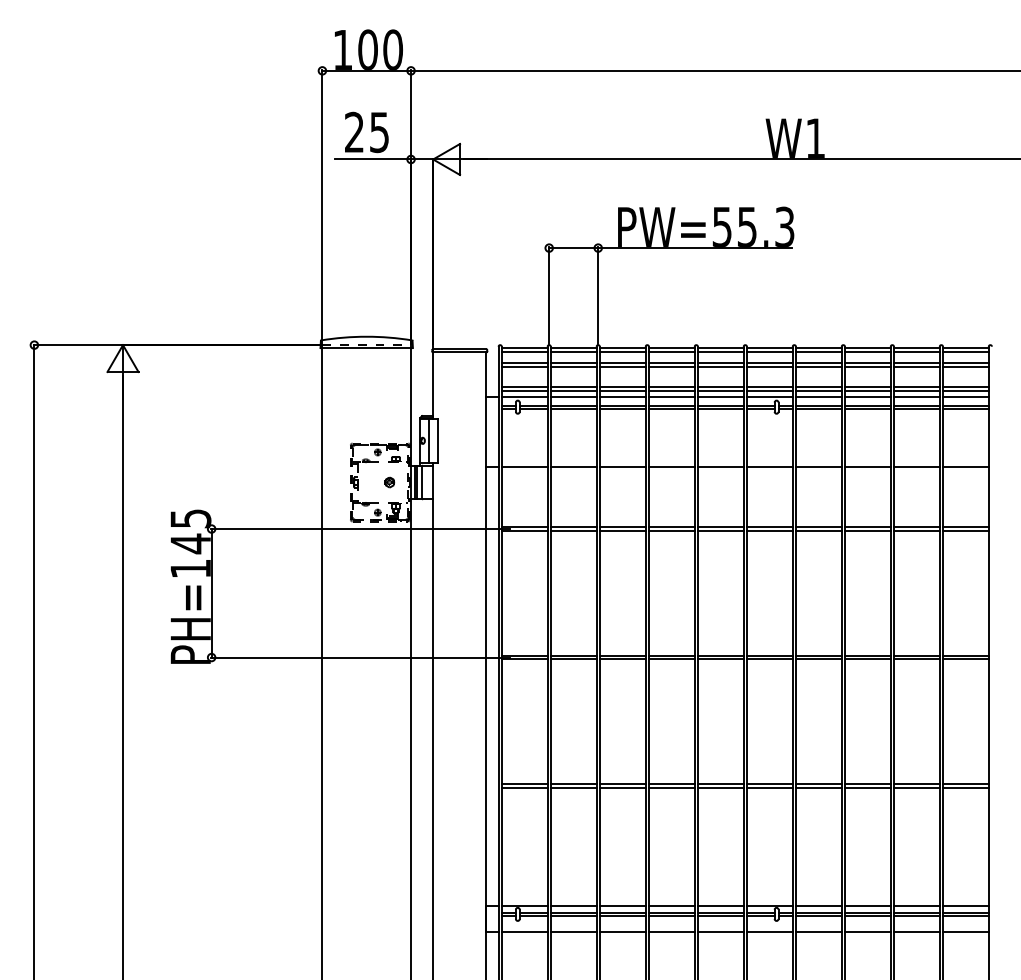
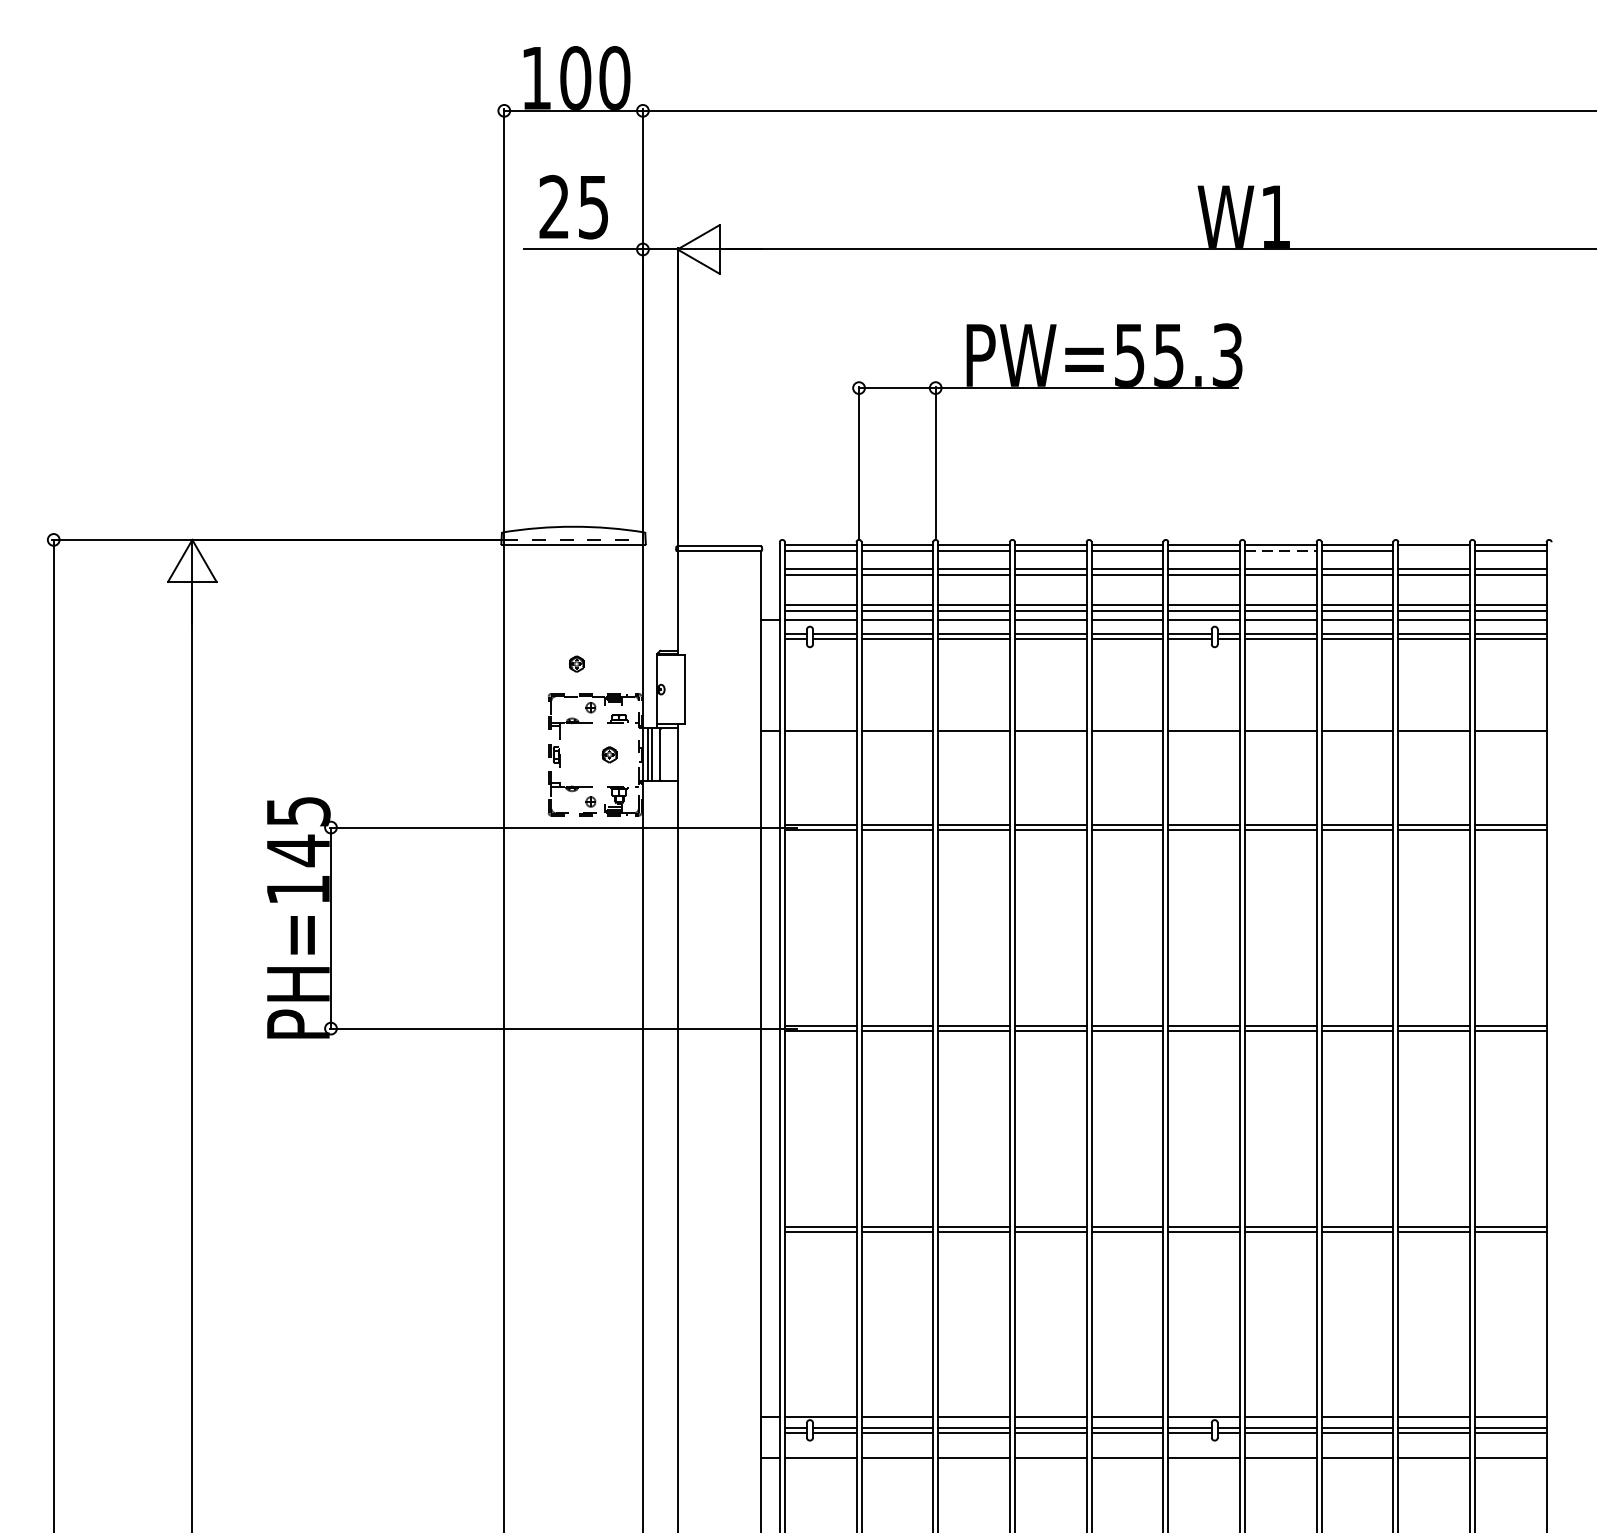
line: (818, 352) -> (1280, 551), solid -> dashed
line: (916, 352) -> (1433, 551), removed
part: (368, 424) -> (576, 664), added
line: (428, 440) -> (670, 689), removed

